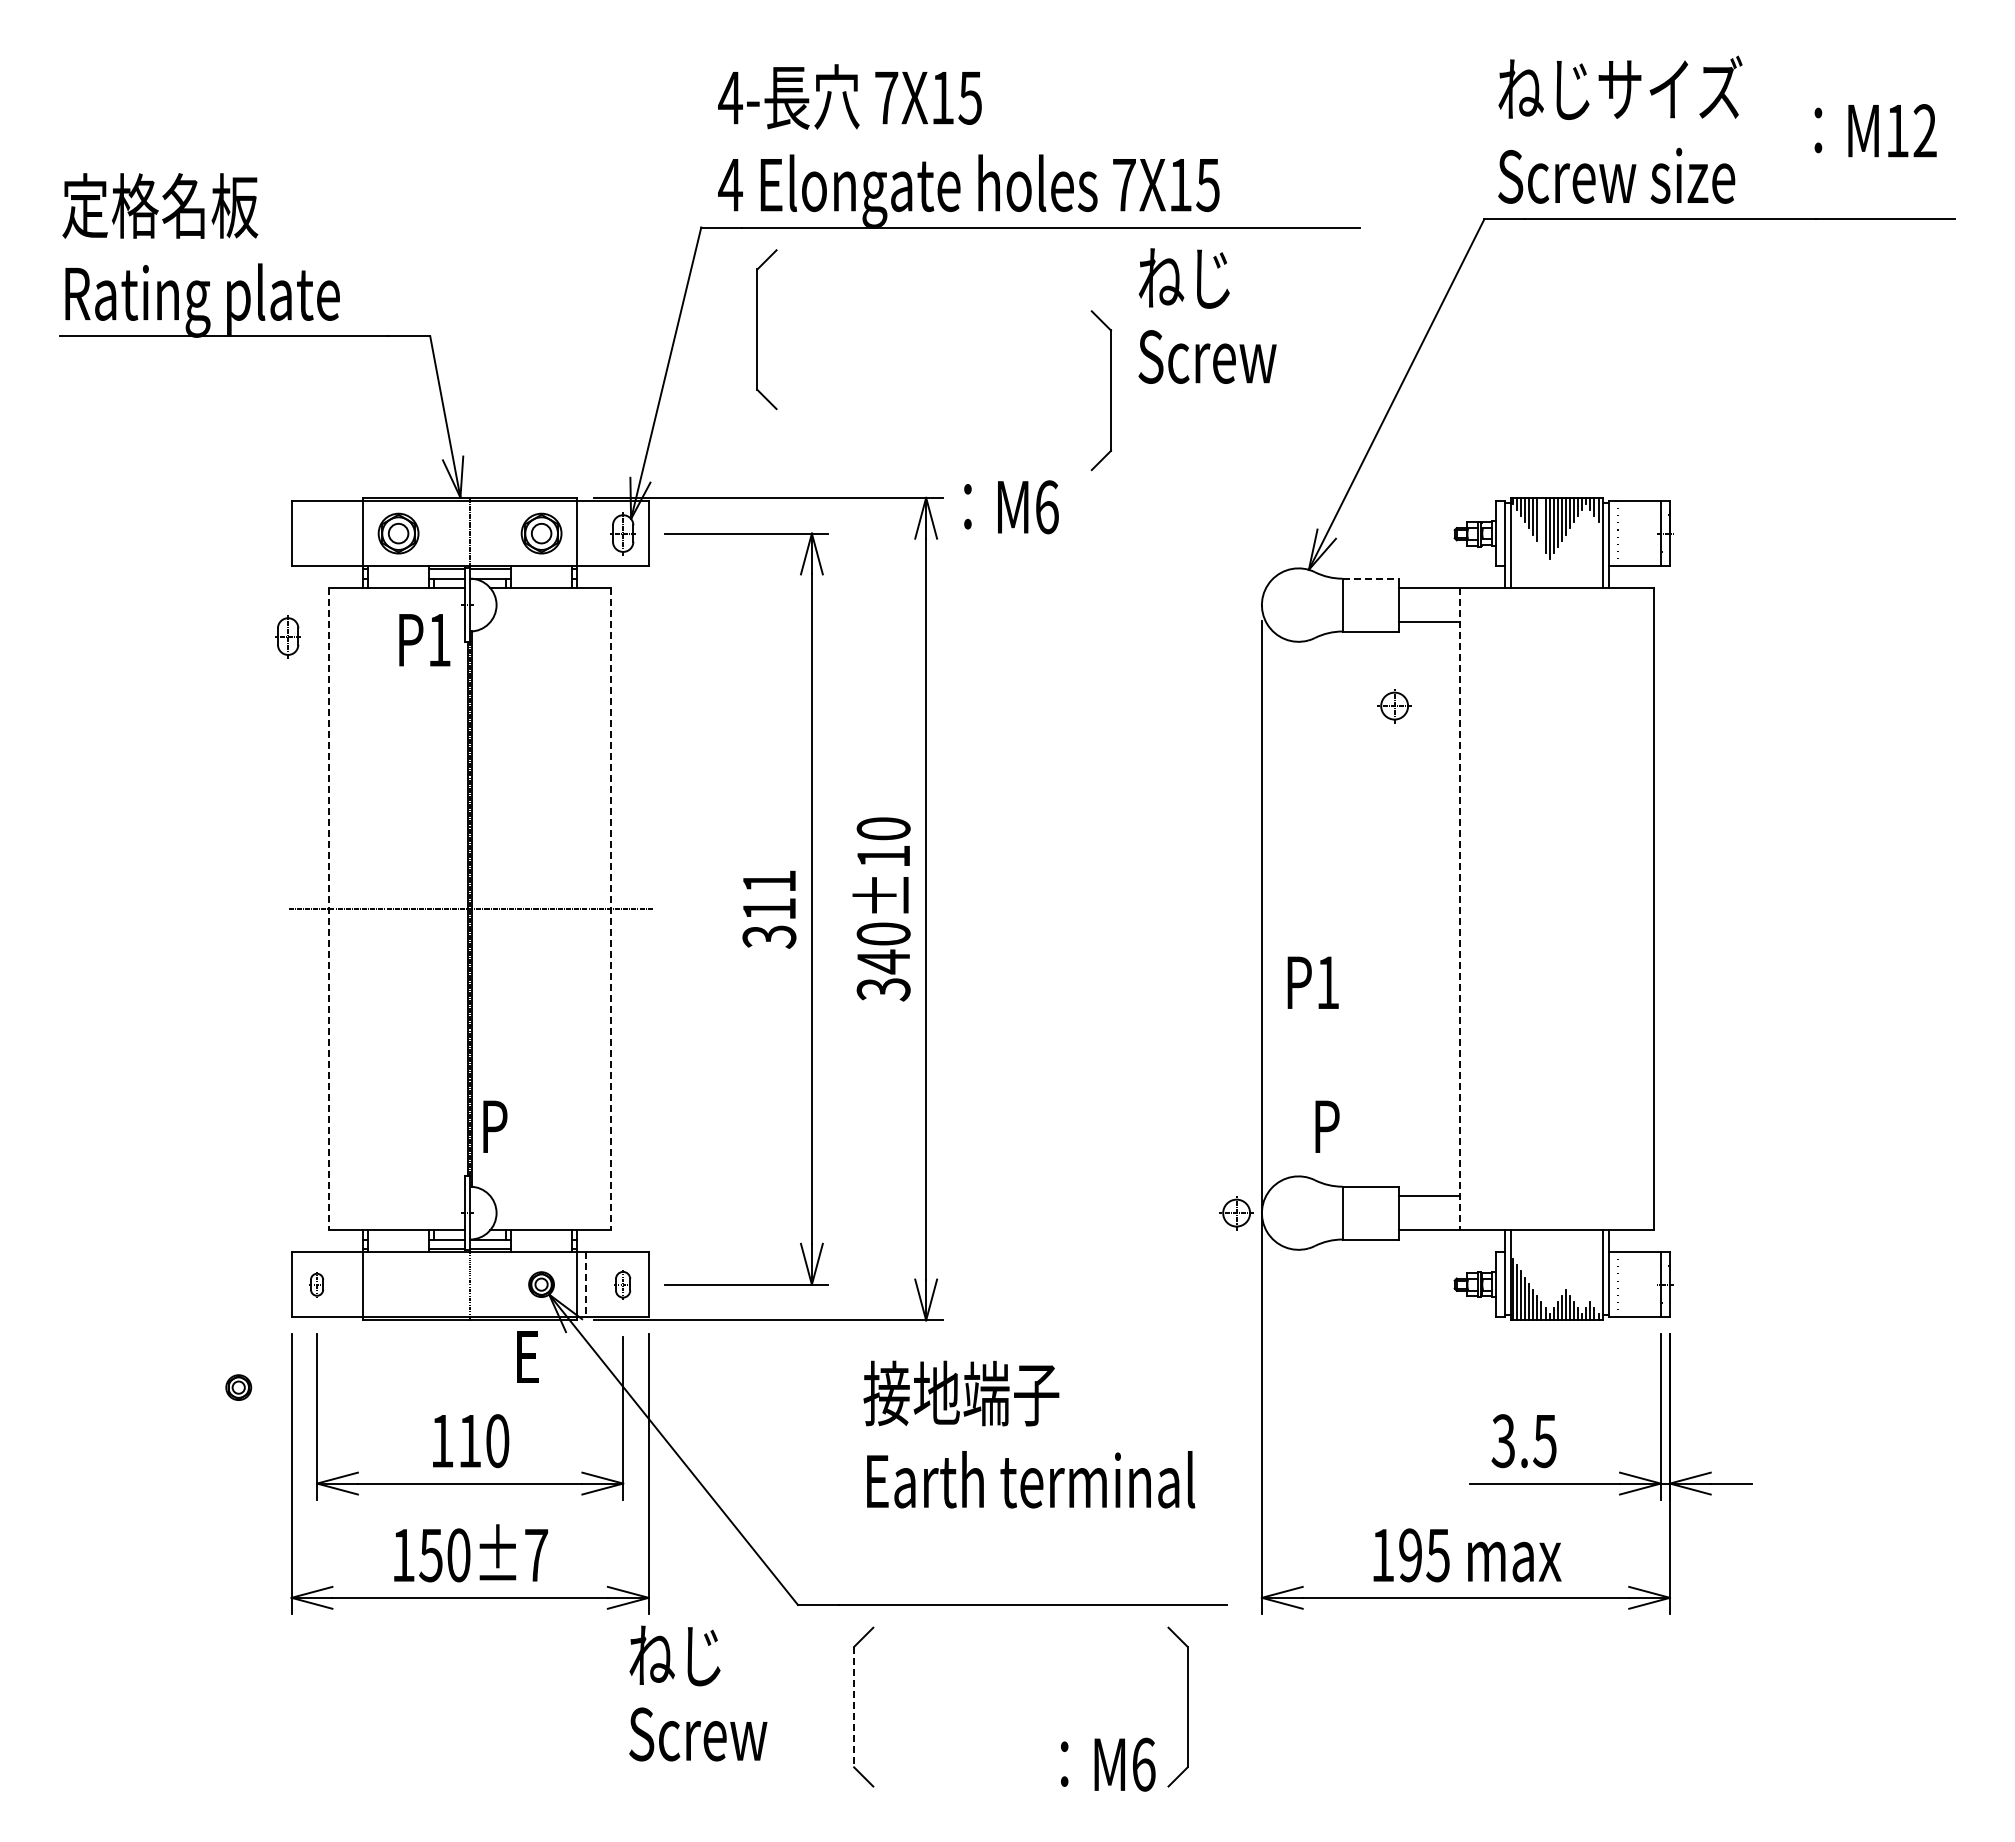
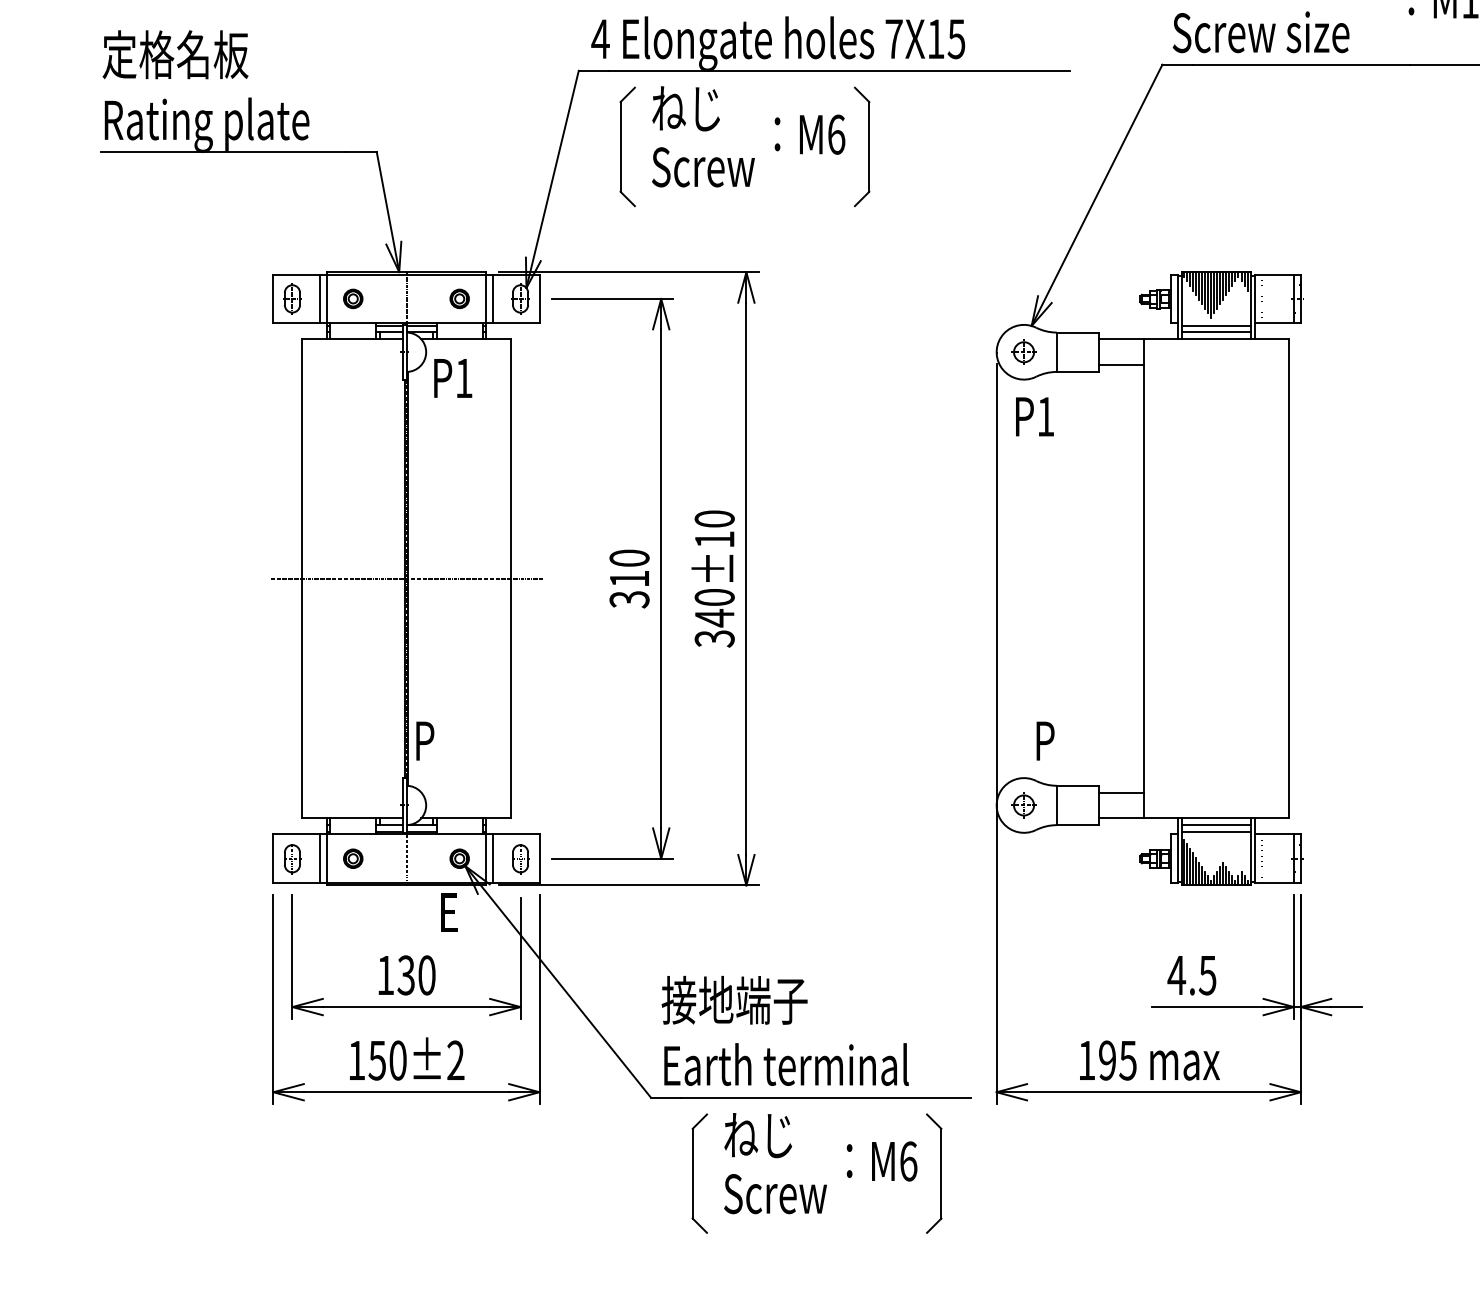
text: (1207, 315) -> (703, 136), moved
part: (1110, 390) -> (868, 146), moved
text: (1011, 507) -> (810, 134), moved
line: (1541, 521) -> (1205, 289), added
line: (353, 533) -> (319, 298), added
part: (398, 533) -> (353, 298), size x0.62
part: (541, 533) -> (459, 298), size x0.62
line: (586, 533) -> (493, 298), added
line: (1556, 569) -> (1216, 325), added
line: (1371, 578) -> (1078, 332), dashed -> solid
line: (1556, 578) -> (1216, 332), added
part: (287, 636) -> (291, 298), moved
text: (424, 640) -> (452, 378), moved
part: (1394, 706) -> (1023, 352), moved
text: (769, 881) -> (629, 558), 311 -> 310
line: (329, 909) -> (301, 579), dashed -> solid
line: (610, 909) -> (511, 579), dashed -> solid
line: (1459, 909) -> (1143, 579), dashed -> solid
text: (1312, 982) -> (1034, 416), moved
part: (1236, 1213) -> (1023, 805), moved
line: (1556, 1239) -> (1216, 825), added
line: (1556, 1248) -> (1216, 831), added
part: (316, 1284) -> (291, 858), size x1.67
line: (353, 1284) -> (319, 858), added
line: (586, 1284) -> (493, 858), dashed -> solid
part: (622, 1284) -> (520, 858), size x1.43
part: (238, 1387) -> (353, 858), moved
text: (1029, 1434) -> (785, 1030), moved
text: (469, 1441) -> (406, 975), 110 -> 130
text: (1503, 1441) -> (1176, 975), 3.5 -> 4.5
text: (536, 1554) -> (455, 1059), 150±7 -> 150±2
text: (698, 1693) -> (775, 1163), moved
line: (854, 1707) -> (692, 1173), dashed -> solid
text: (1108, 1764) -> (882, 1161), moved

